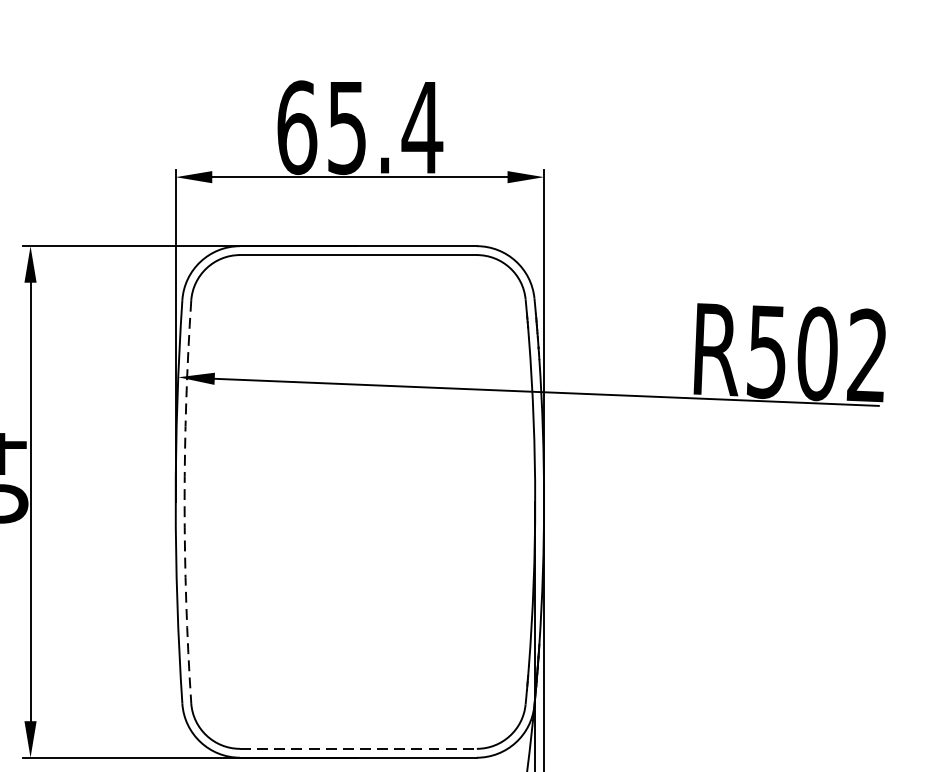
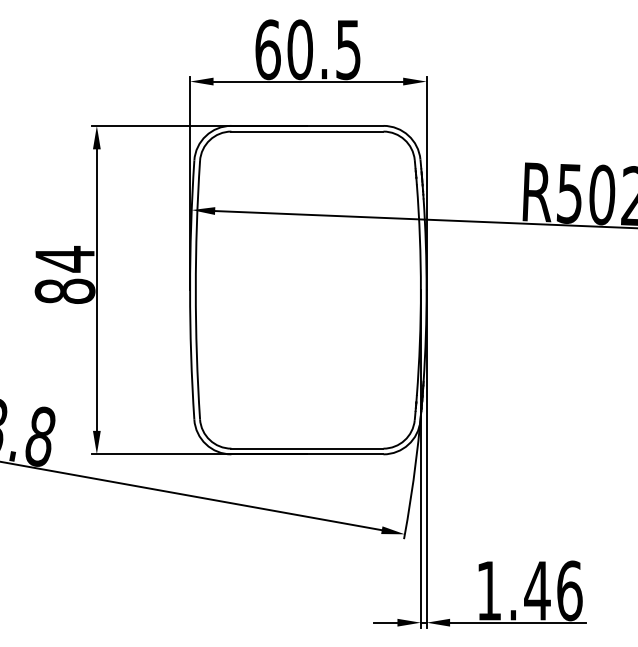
text: (385, 127) -> (324, 49), 65.4 -> 60.5
arc: (184, 502) -> (195, 290), dashed -> solid
line: (358, 748) -> (307, 448), dashed -> solid

